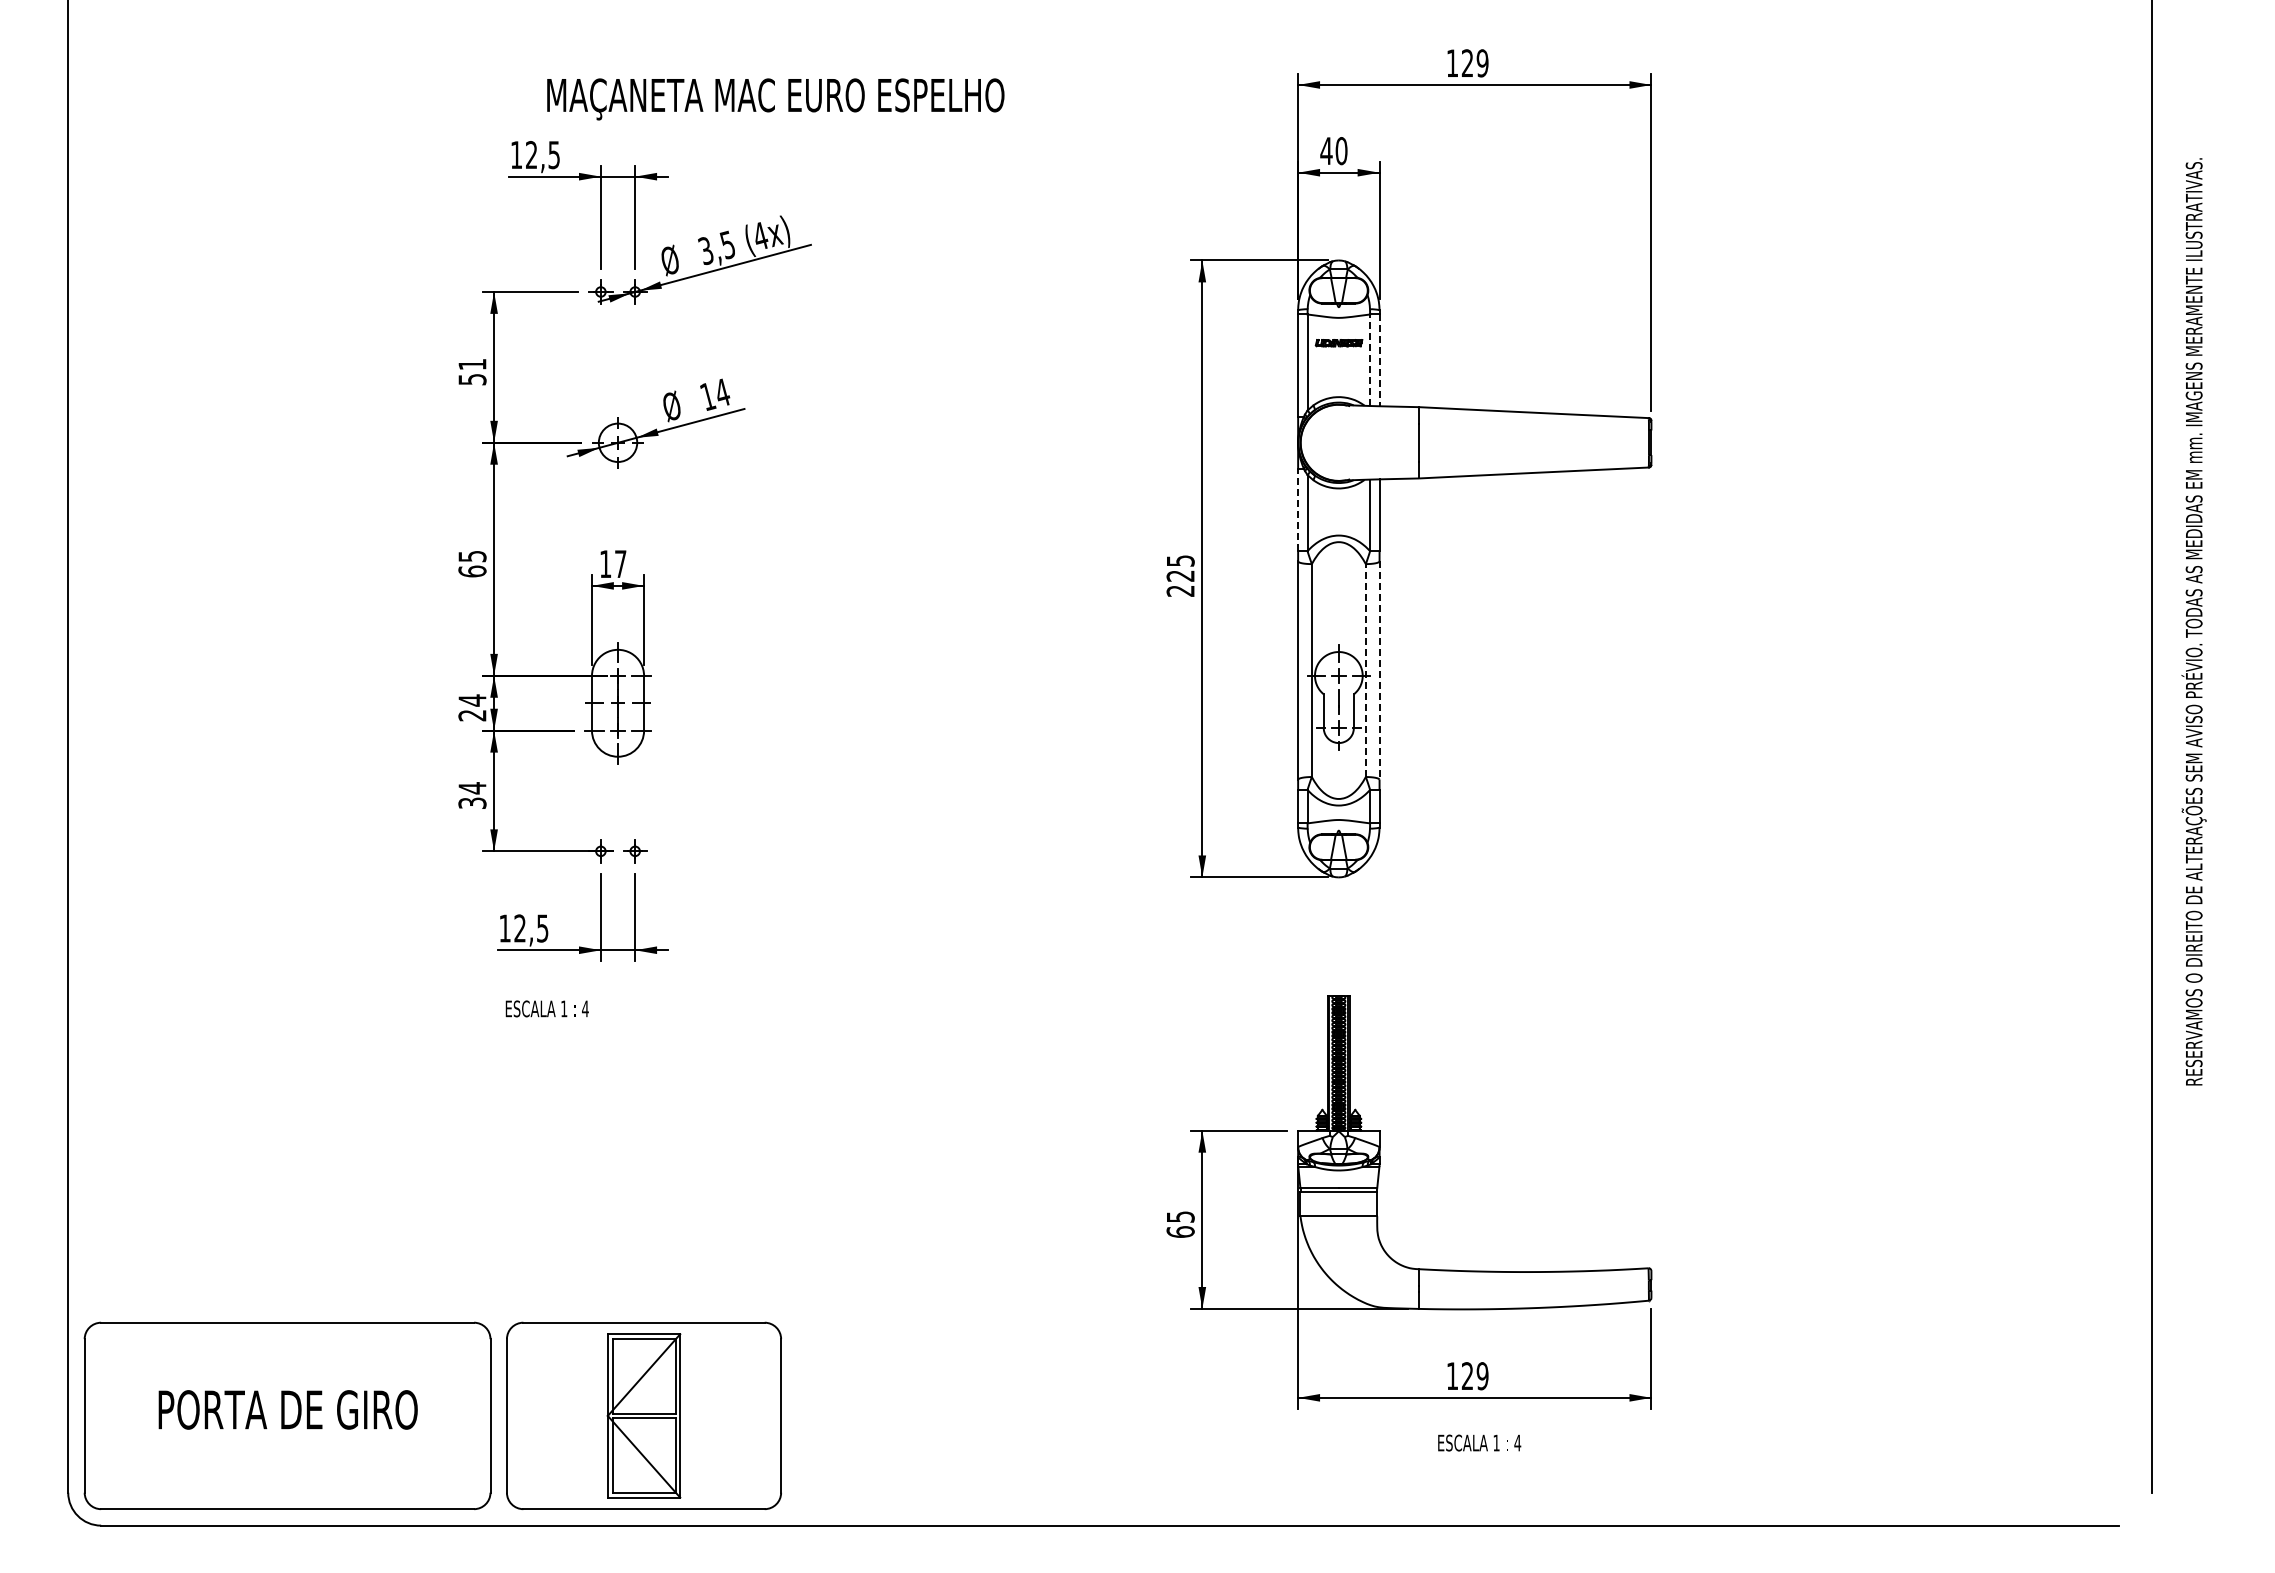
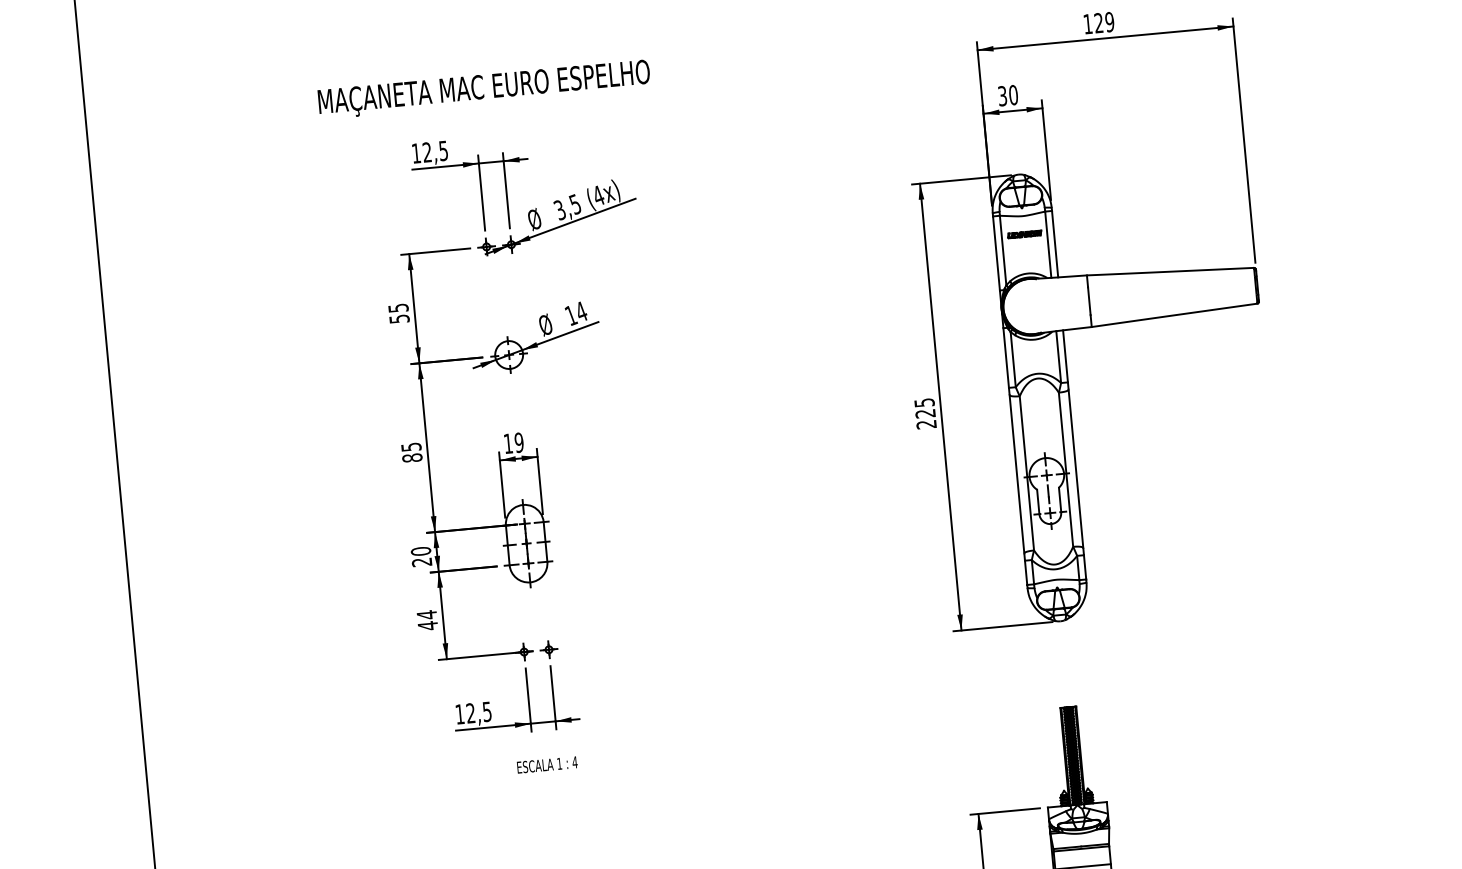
text: (775, 99) -> (484, 89), moved
text: (1326, 151) -> (1002, 96), 40 -> 30
line: (1370, 360) -> (1048, 244), dashed -> solid
line: (1379, 360) -> (1055, 244), dashed -> solid
text: (472, 364) -> (398, 308), 51 -> 55
line: (1298, 509) -> (1006, 357), dashed -> solid
text: (620, 564) -> (519, 443), 17 -> 19
text: (472, 571) -> (412, 458), 65 -> 85
line: (1365, 670) -> (1065, 469), dashed -> solid
line: (1379, 671) -> (1075, 469), dashed -> solid
text: (472, 700) -> (421, 551), 24 -> 20
text: (472, 803) -> (427, 626), 34 -> 44
text: (546, 1008) -> (546, 764), moved

